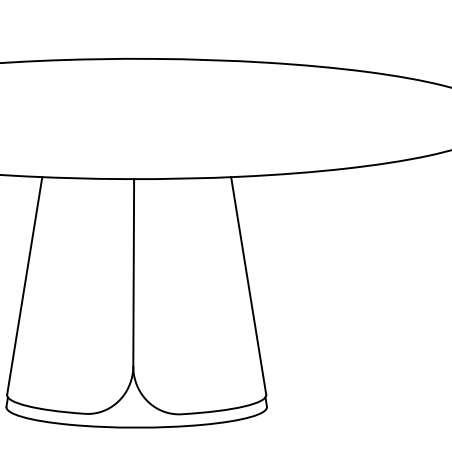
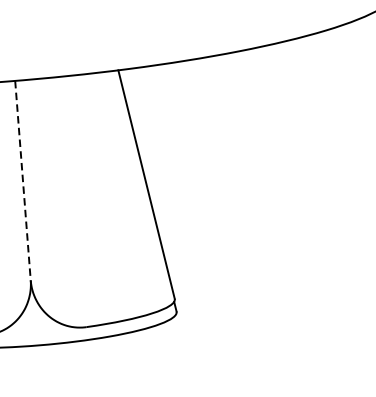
line: (133, 272) -> (22, 180), solid -> dashed

